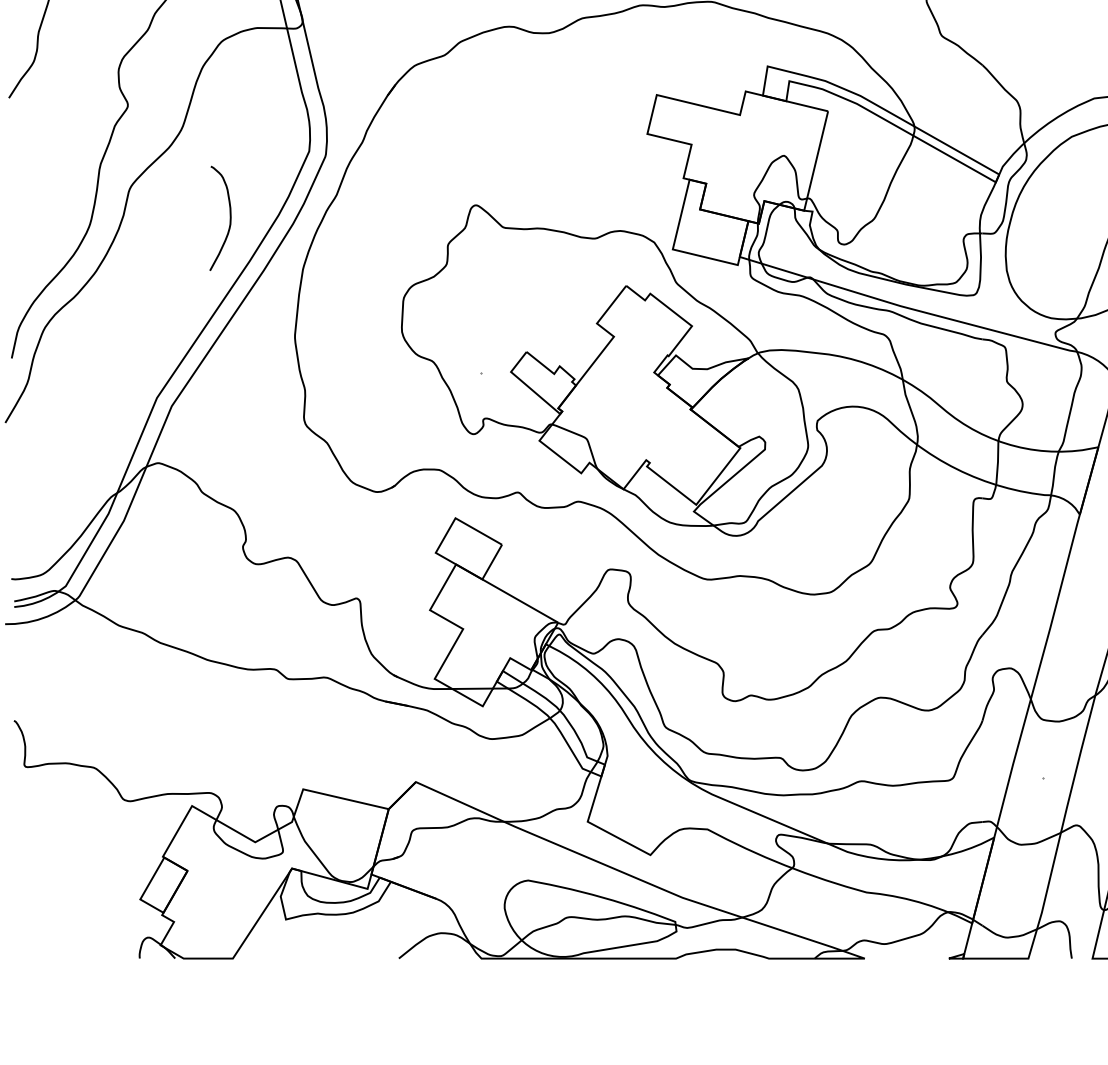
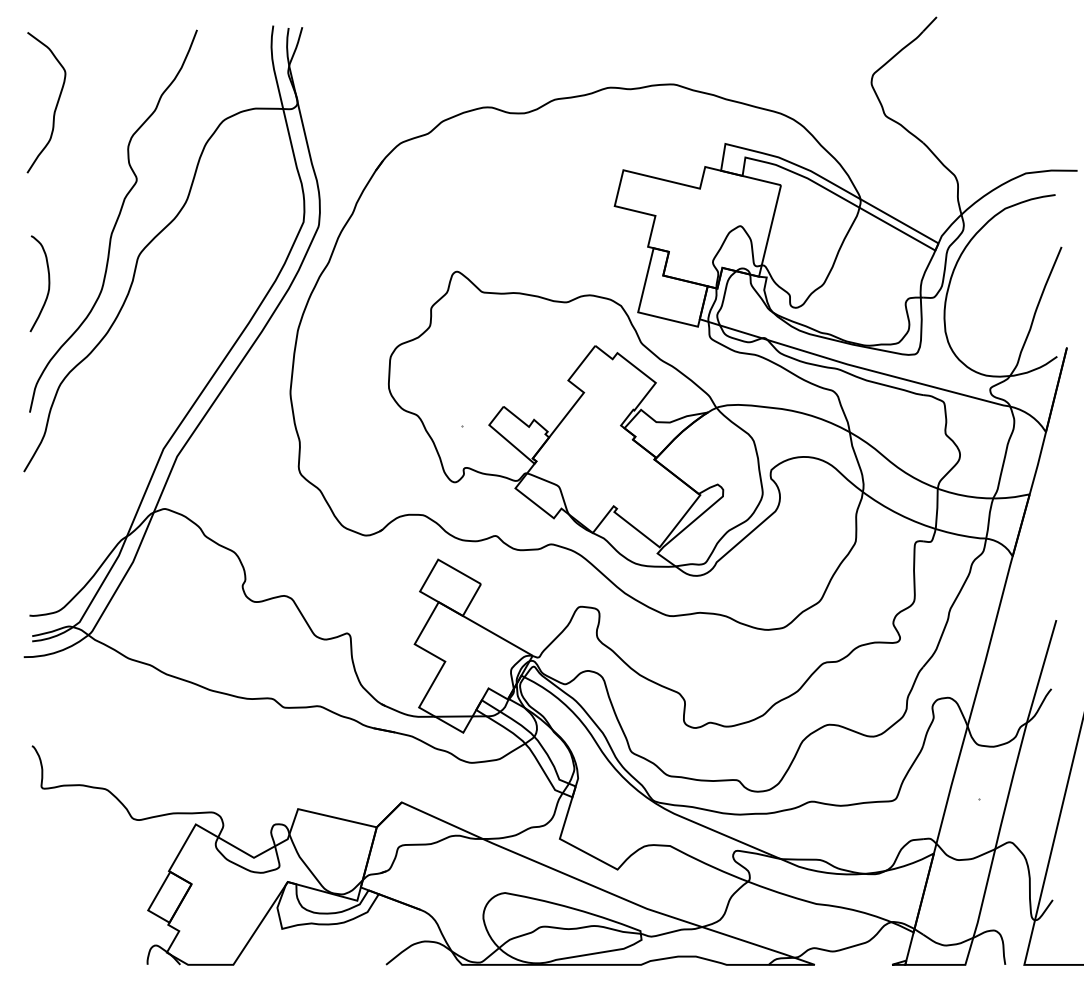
curve: (229, 218) -> (48, 283), moved

